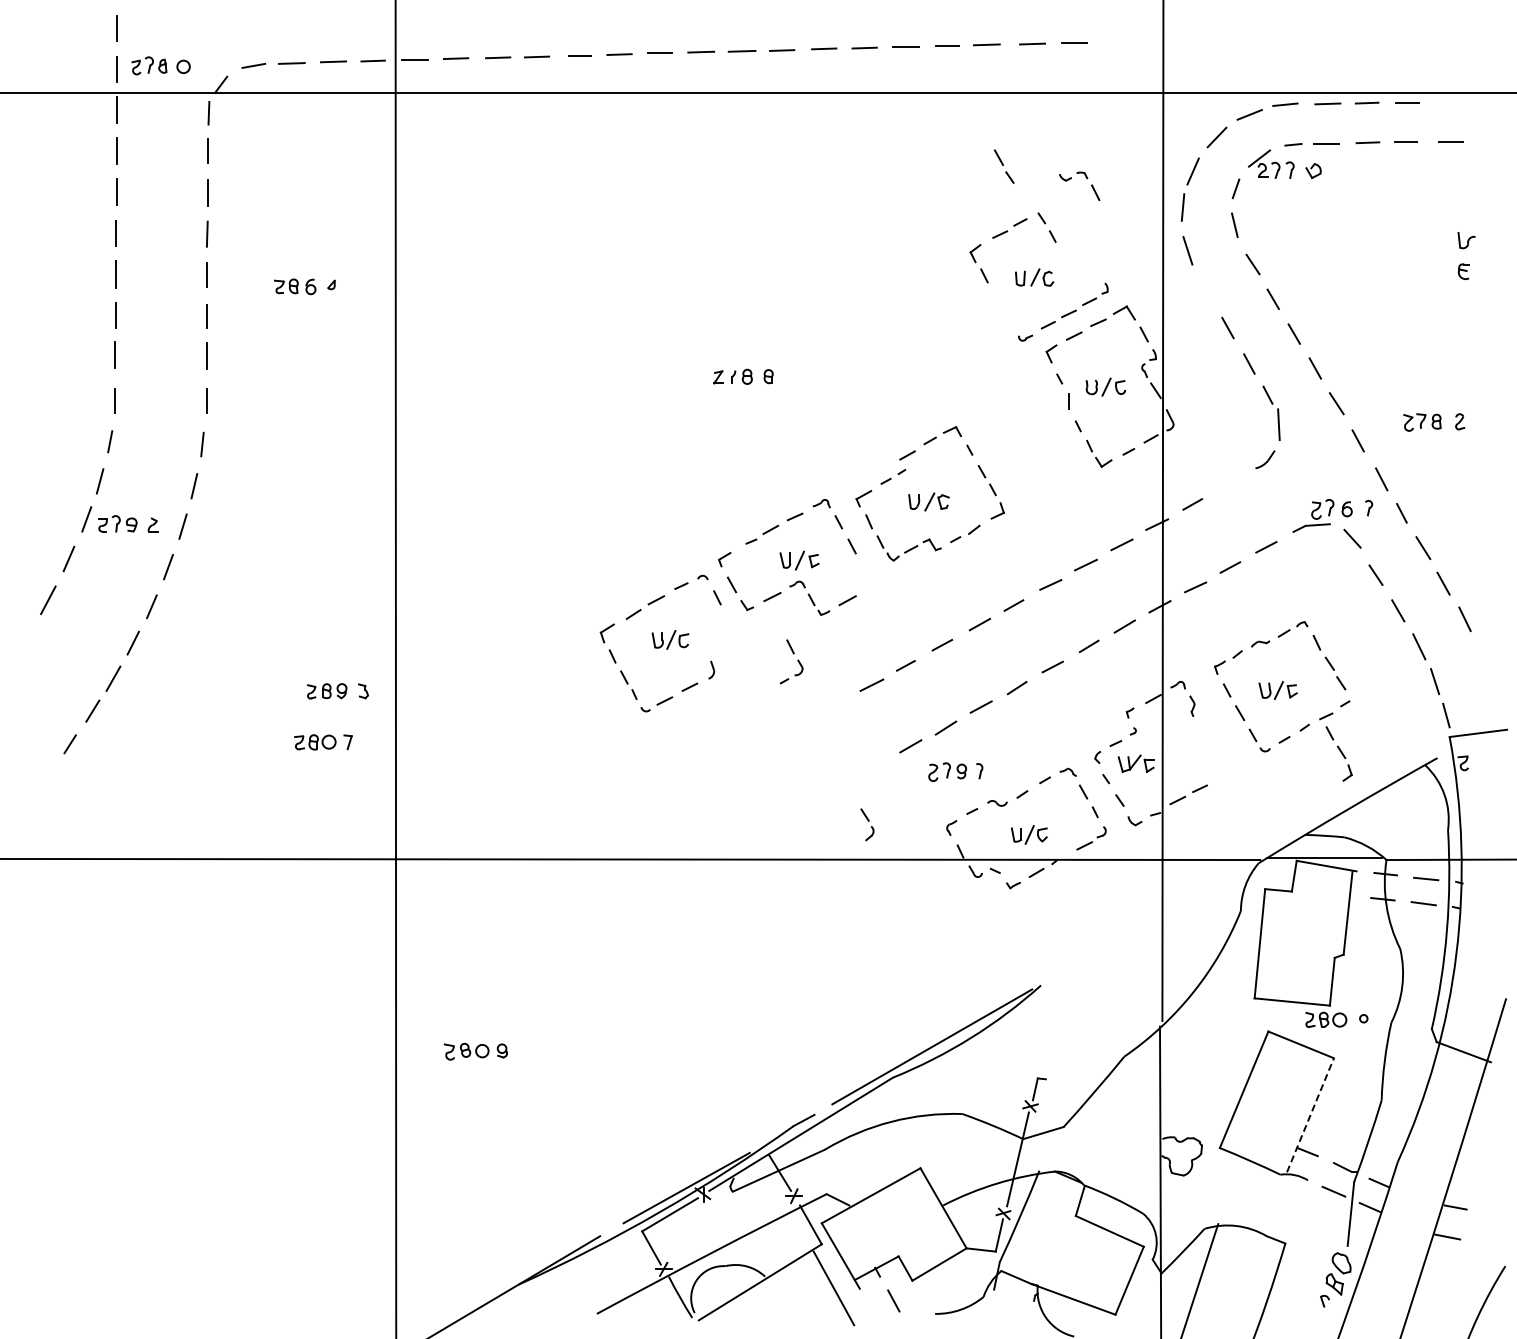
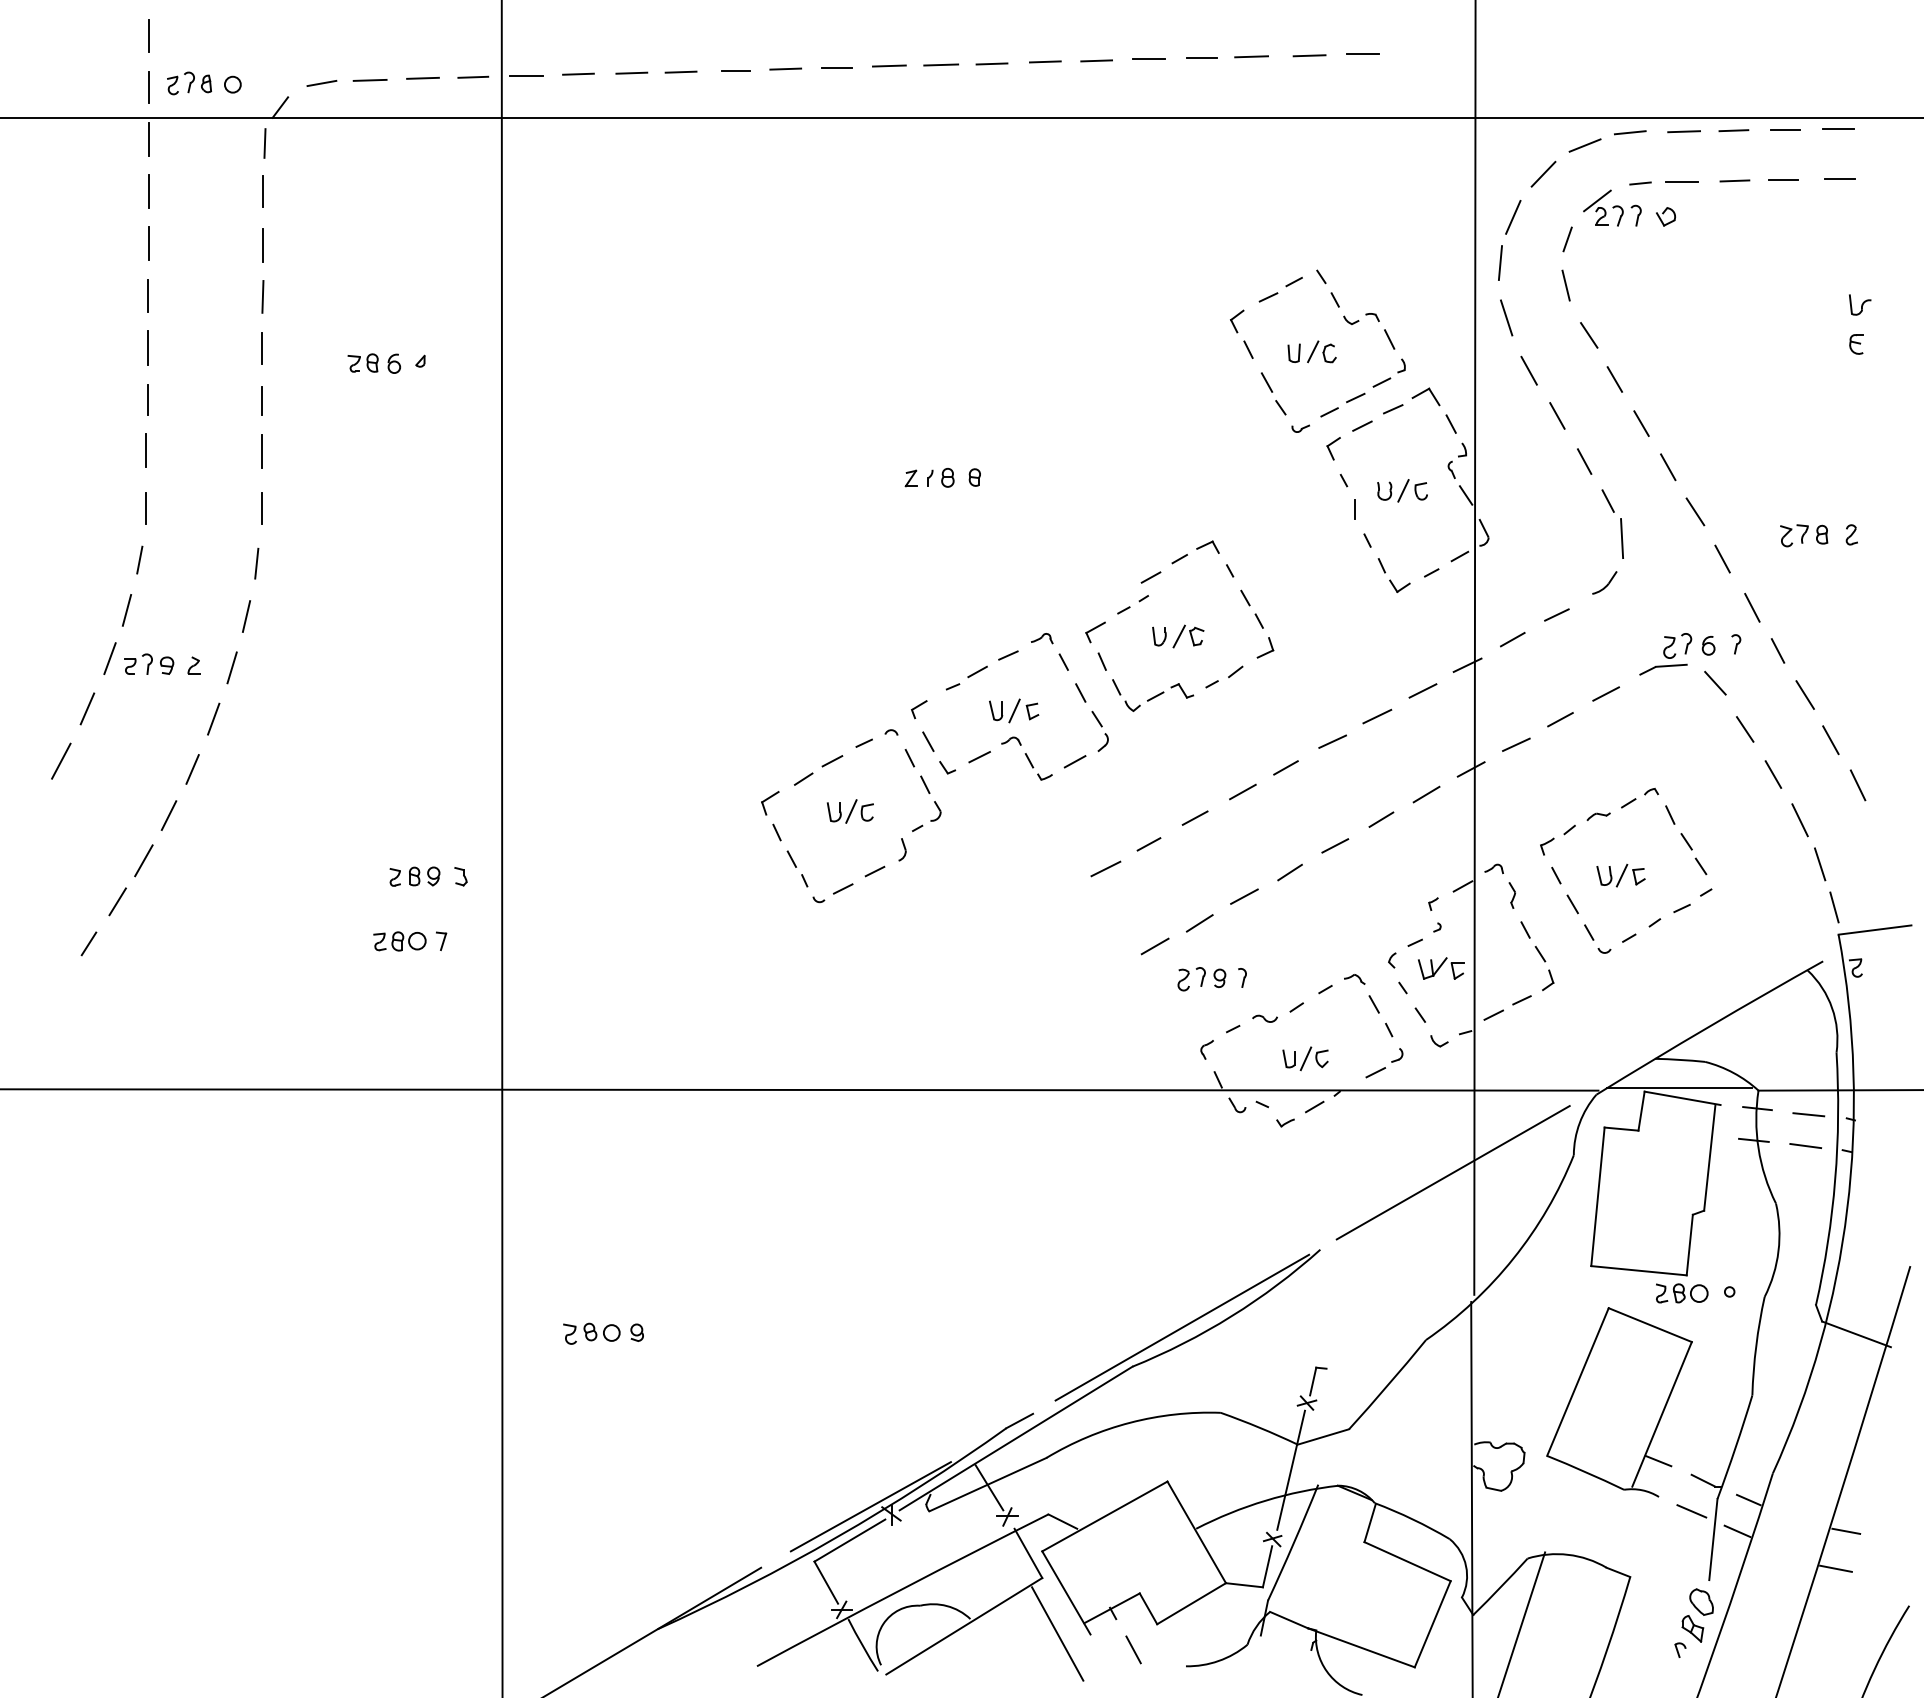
line: (1449, 101) -> (1838, 128), added
part: (1003, 166) -> (1272, 393), moved
part: (1086, 179) -> (1378, 322), moved
line: (1205, 292) -> (1528, 370), added
line: (1227, 484) -> (1556, 614), added
part: (791, 661) -> (926, 803), moved
part: (1338, 753) -> (1536, 955), moved
part: (867, 824) -> (1100, 731), moved
line: (1145, 924) -> (1452, 1172), added
line: (1310, 1115) -> (1662, 1414), dashed -> solid

